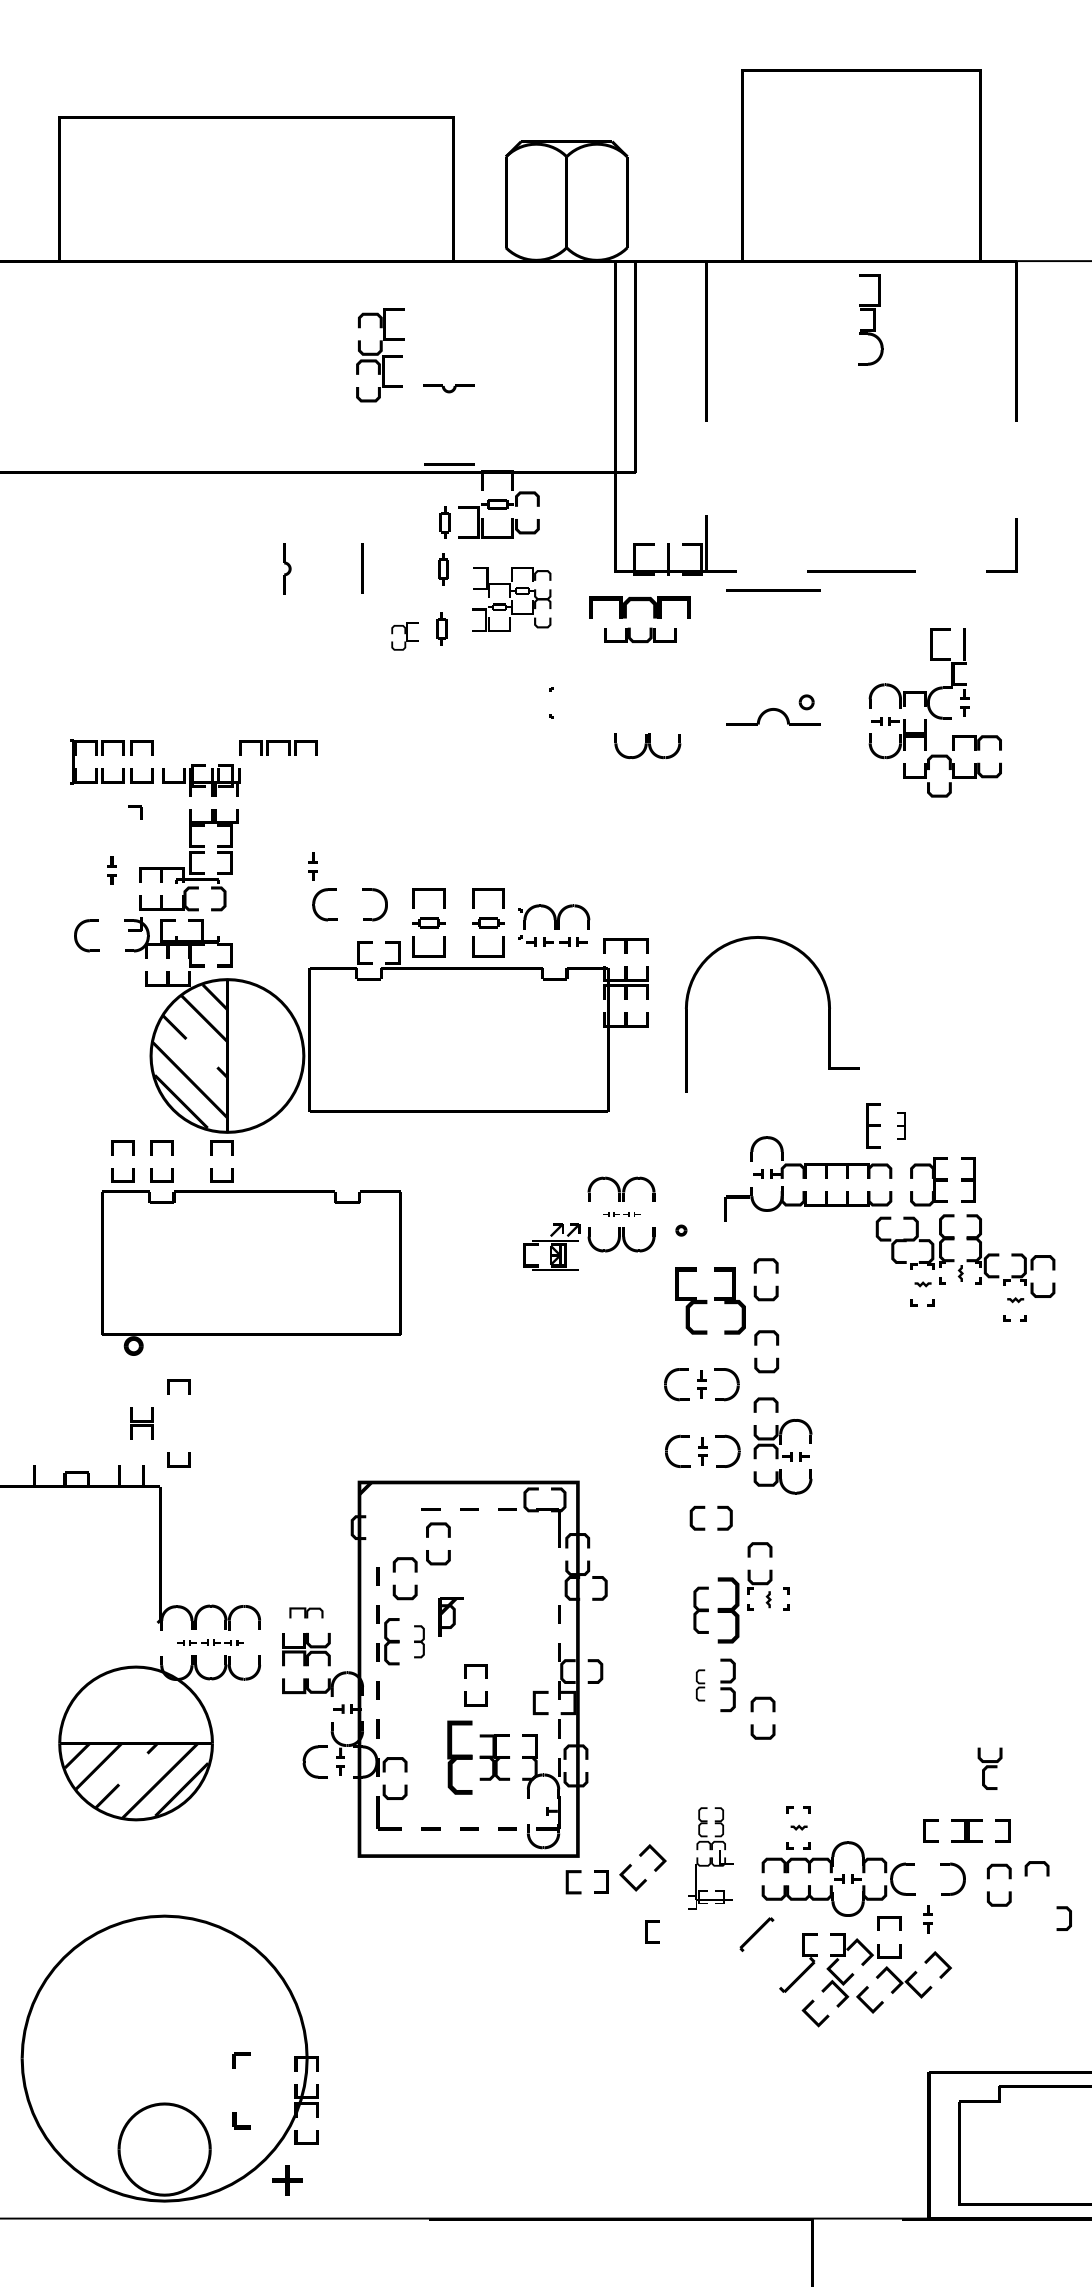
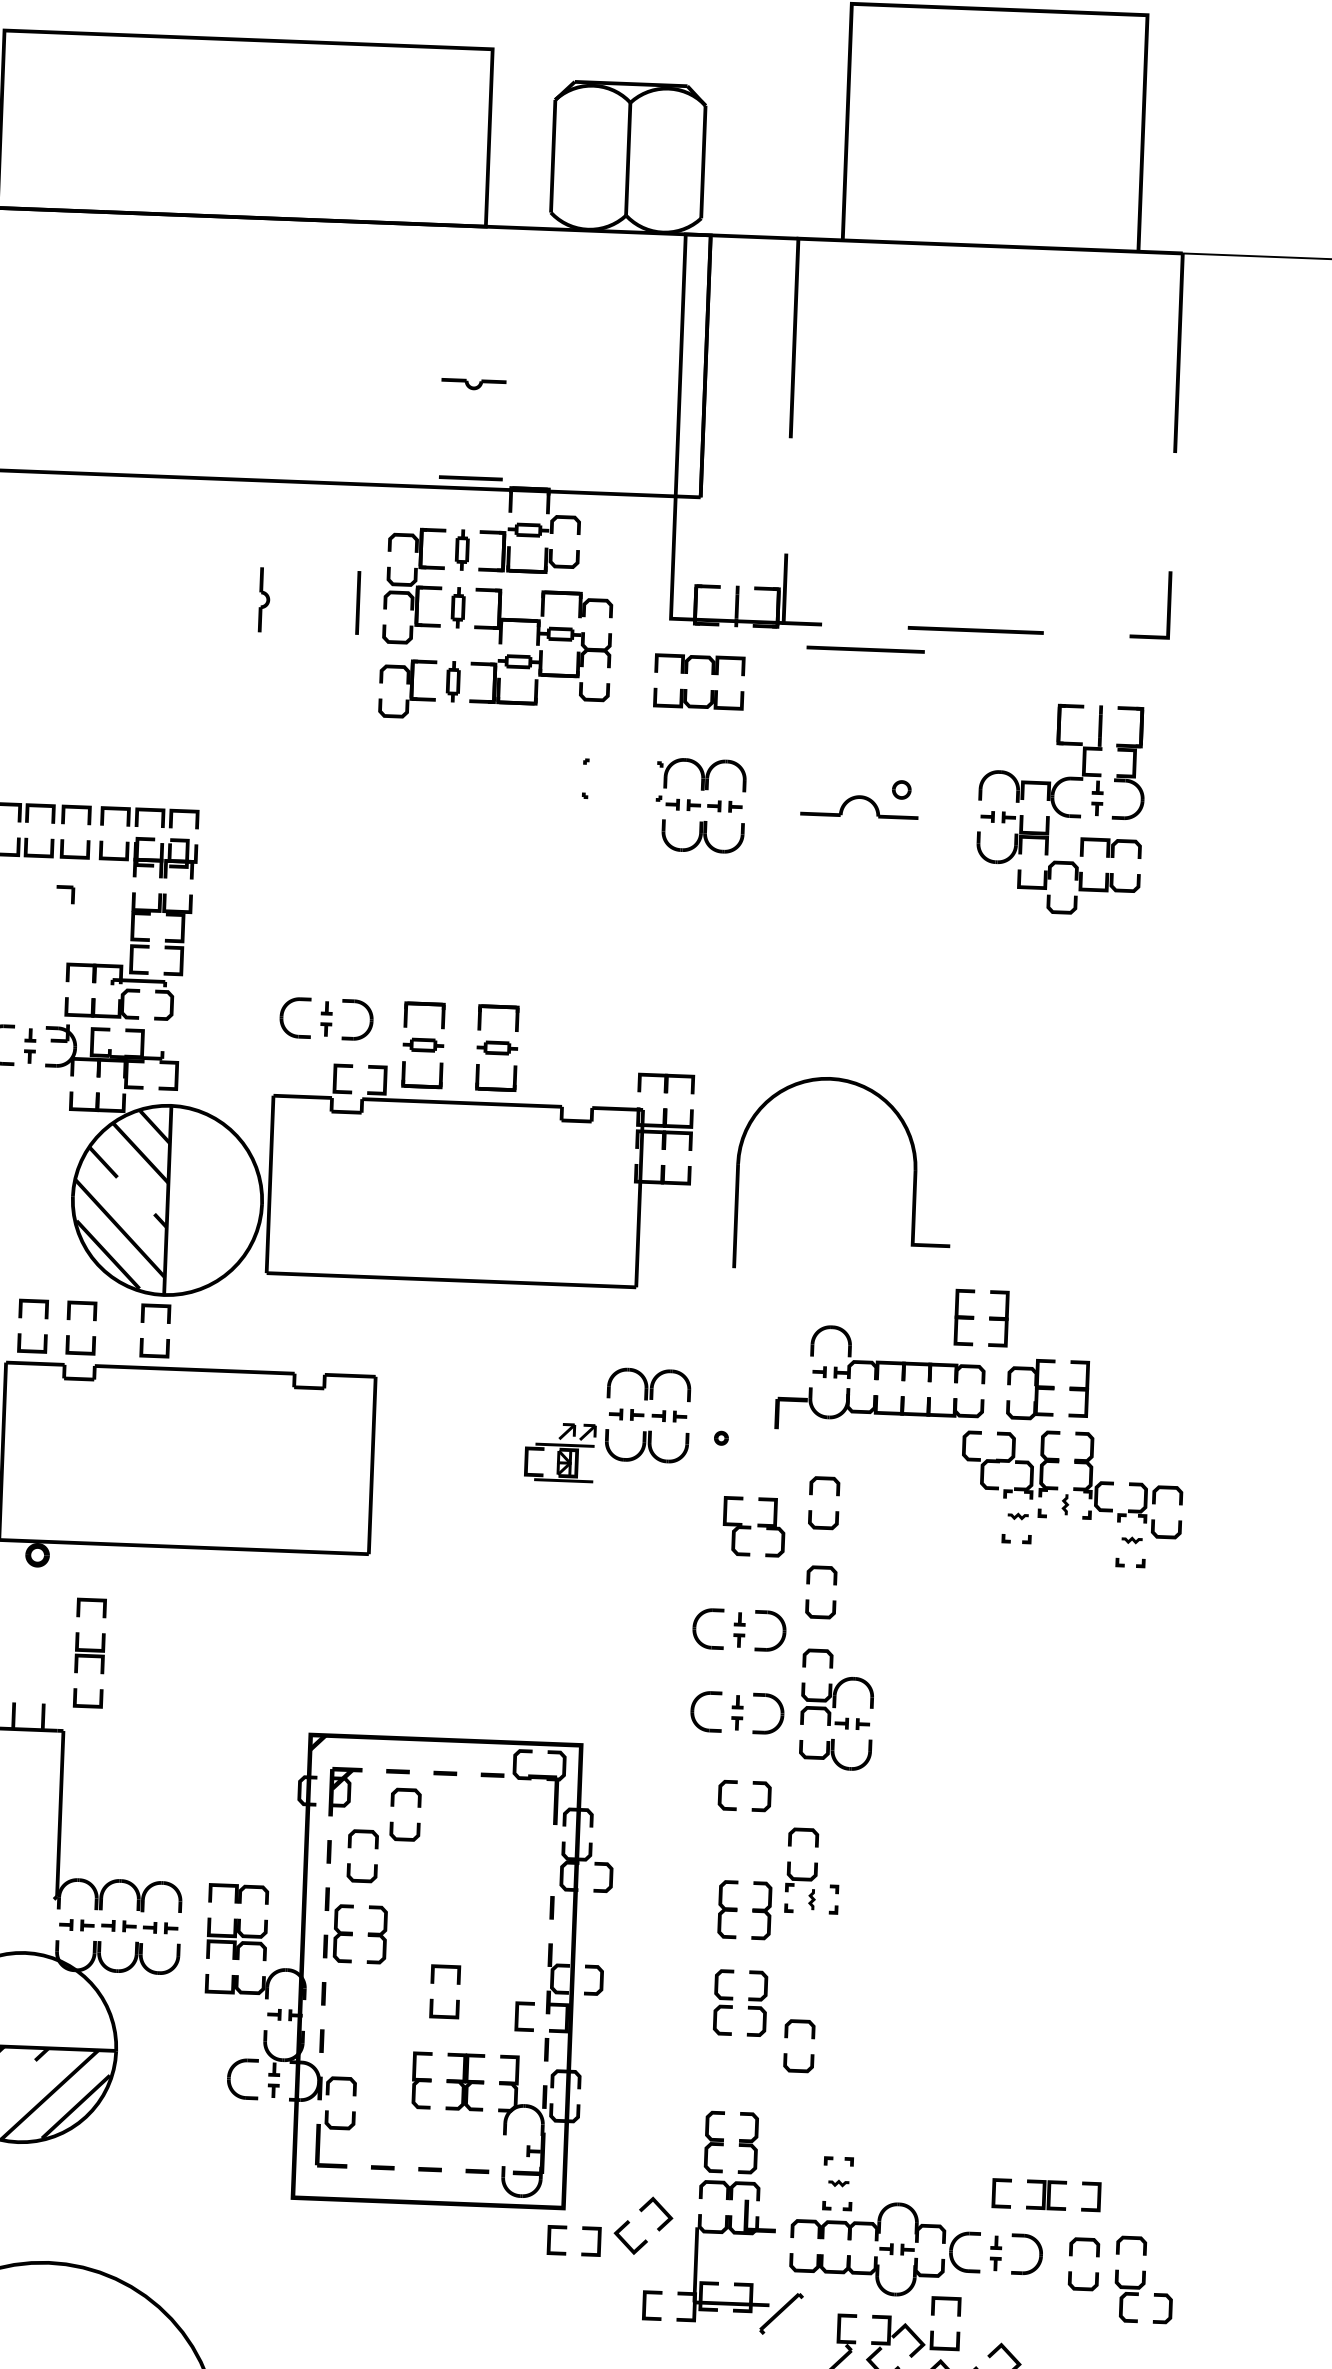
part: (870, 319) -> (1129, 762), moved
part: (380, 355) -> (414, 586), moved
part: (511, 599) -> (541, 648), size x1.43
part: (640, 607) -> (700, 664), size x0.71
part: (404, 636) -> (406, 689), size x1.67
part: (278, 747) -> (150, 817), moved
part: (312, 866) -> (325, 1018), moved
part: (111, 870) -> (29, 1045), moved
part: (554, 925) -> (701, 784), moved
part: (901, 1125) -> (999, 1318), size x1.67
part: (621, 1214) -> (647, 1415), size x1.67
part: (710, 1300) -> (754, 1526), size x0.71
part: (141, 1423) -> (89, 1653), moved
part: (728, 1609) -> (761, 1909), size x0.71
part: (306, 1612) -> (238, 1893), size x1.43
part: (450, 1616) -> (344, 1792), moved
part: (419, 1641) -> (377, 1934), size x1.43
part: (210, 1642) -> (118, 1926), size x1.43
part: (700, 1685) -> (723, 2002), size x1.67
part: (459, 1757) -> (421, 2080), size x0.62
part: (989, 1768) -> (1128, 2296), moved
part: (710, 1858) -> (727, 2217), size x1.67
part: (927, 1919) -> (995, 2253), moved

